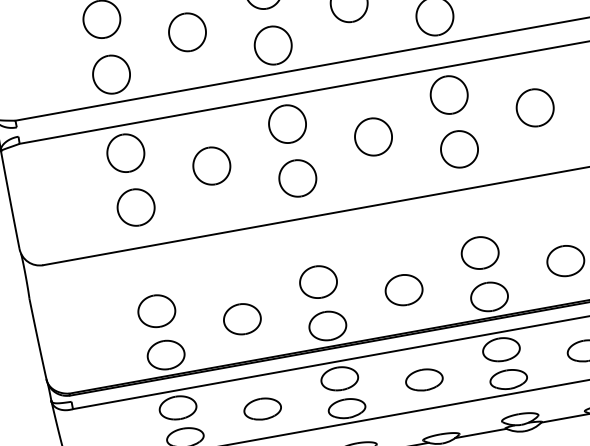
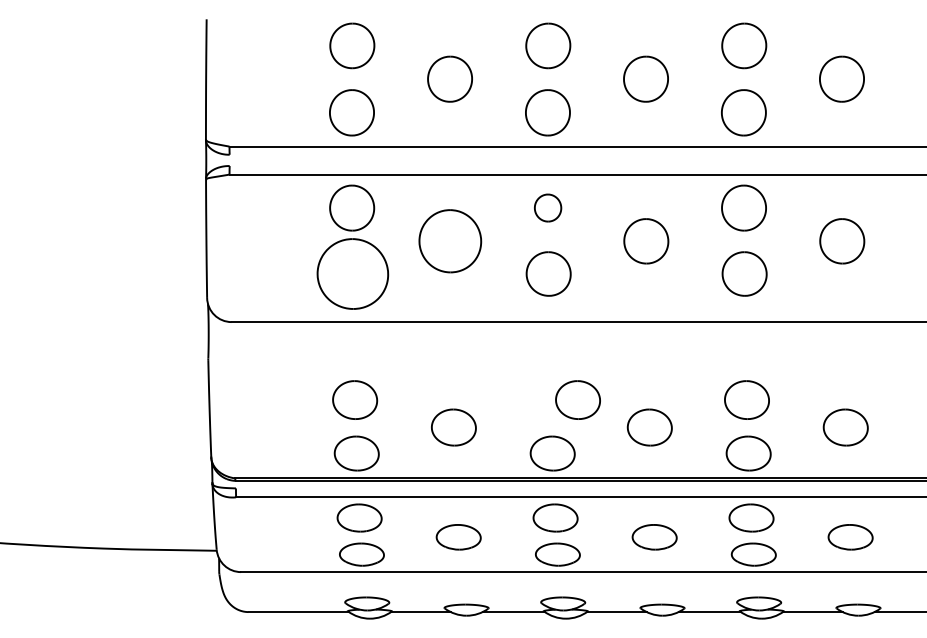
part: (286, 123) -> (547, 207), size x0.6
part: (211, 166) -> (450, 241), size x1.4
part: (135, 207) -> (352, 273), size x1.6
part: (317, 281) -> (577, 399), moved

